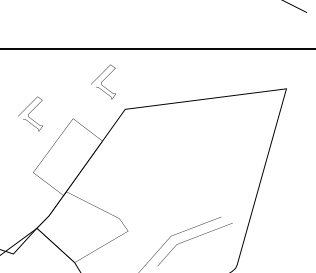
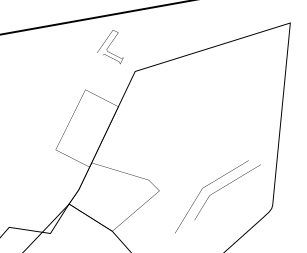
curve: (30, 112) -> (42, 91), removed

